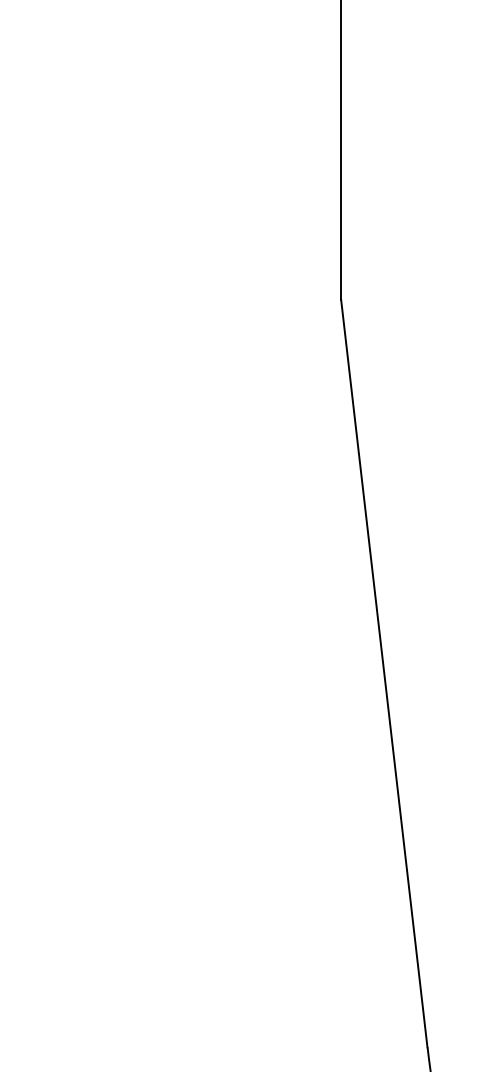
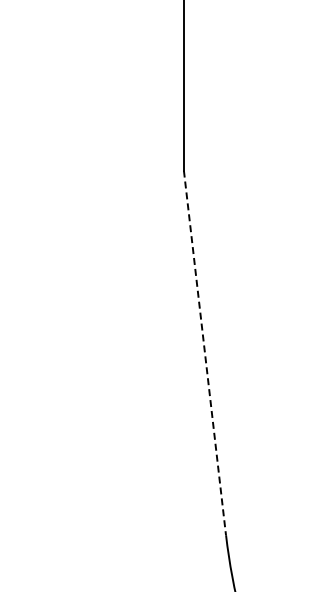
line: (383, 672) -> (204, 352), solid -> dashed

